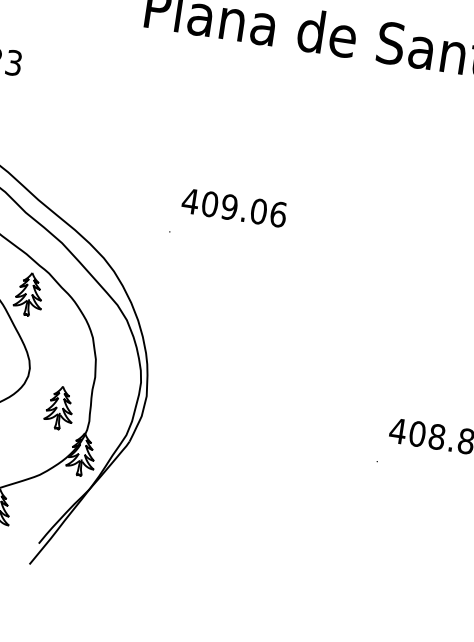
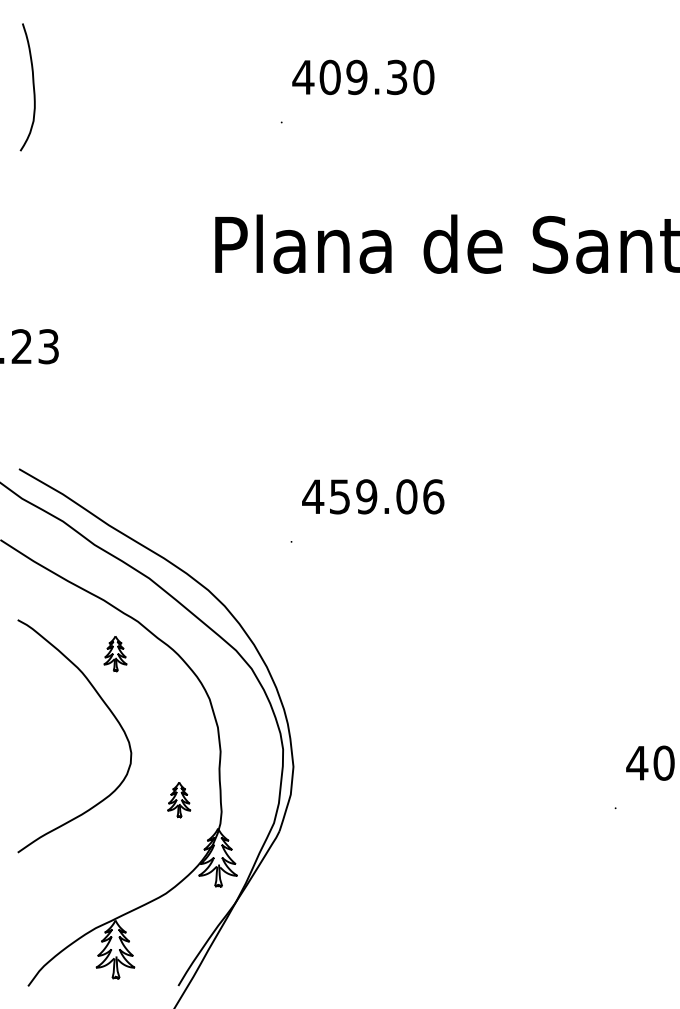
text: (209, 204) -> (339, 496), 409.06 -> 459.06
part: (29, 294) -> (115, 653), size x0.6
part: (59, 407) -> (178, 799), size x0.6

